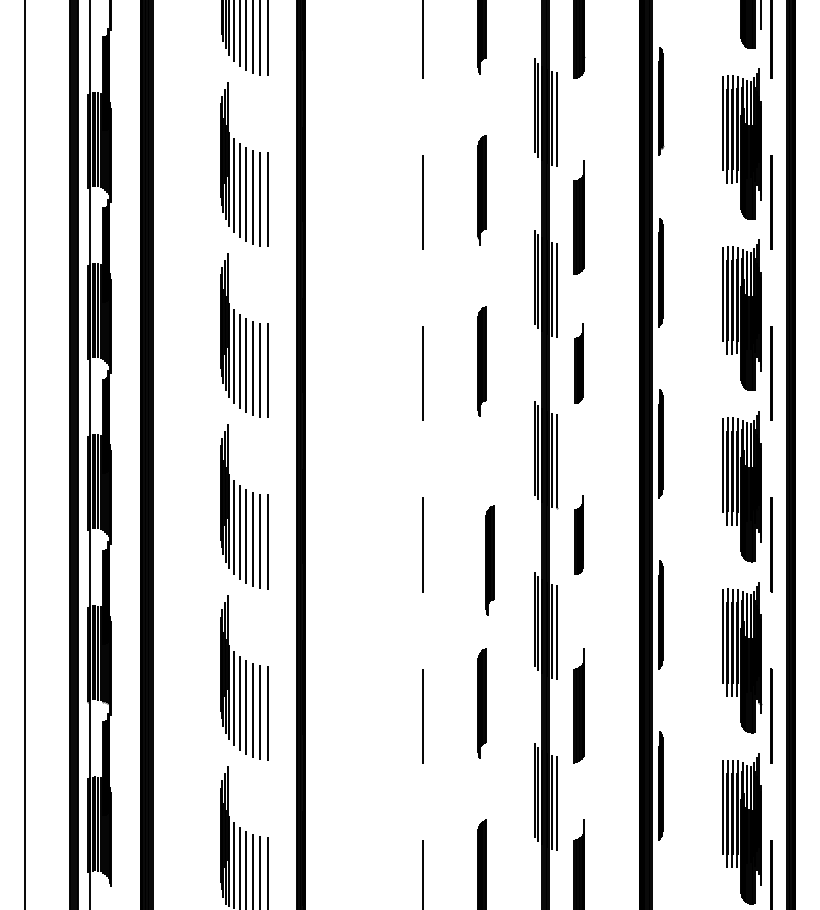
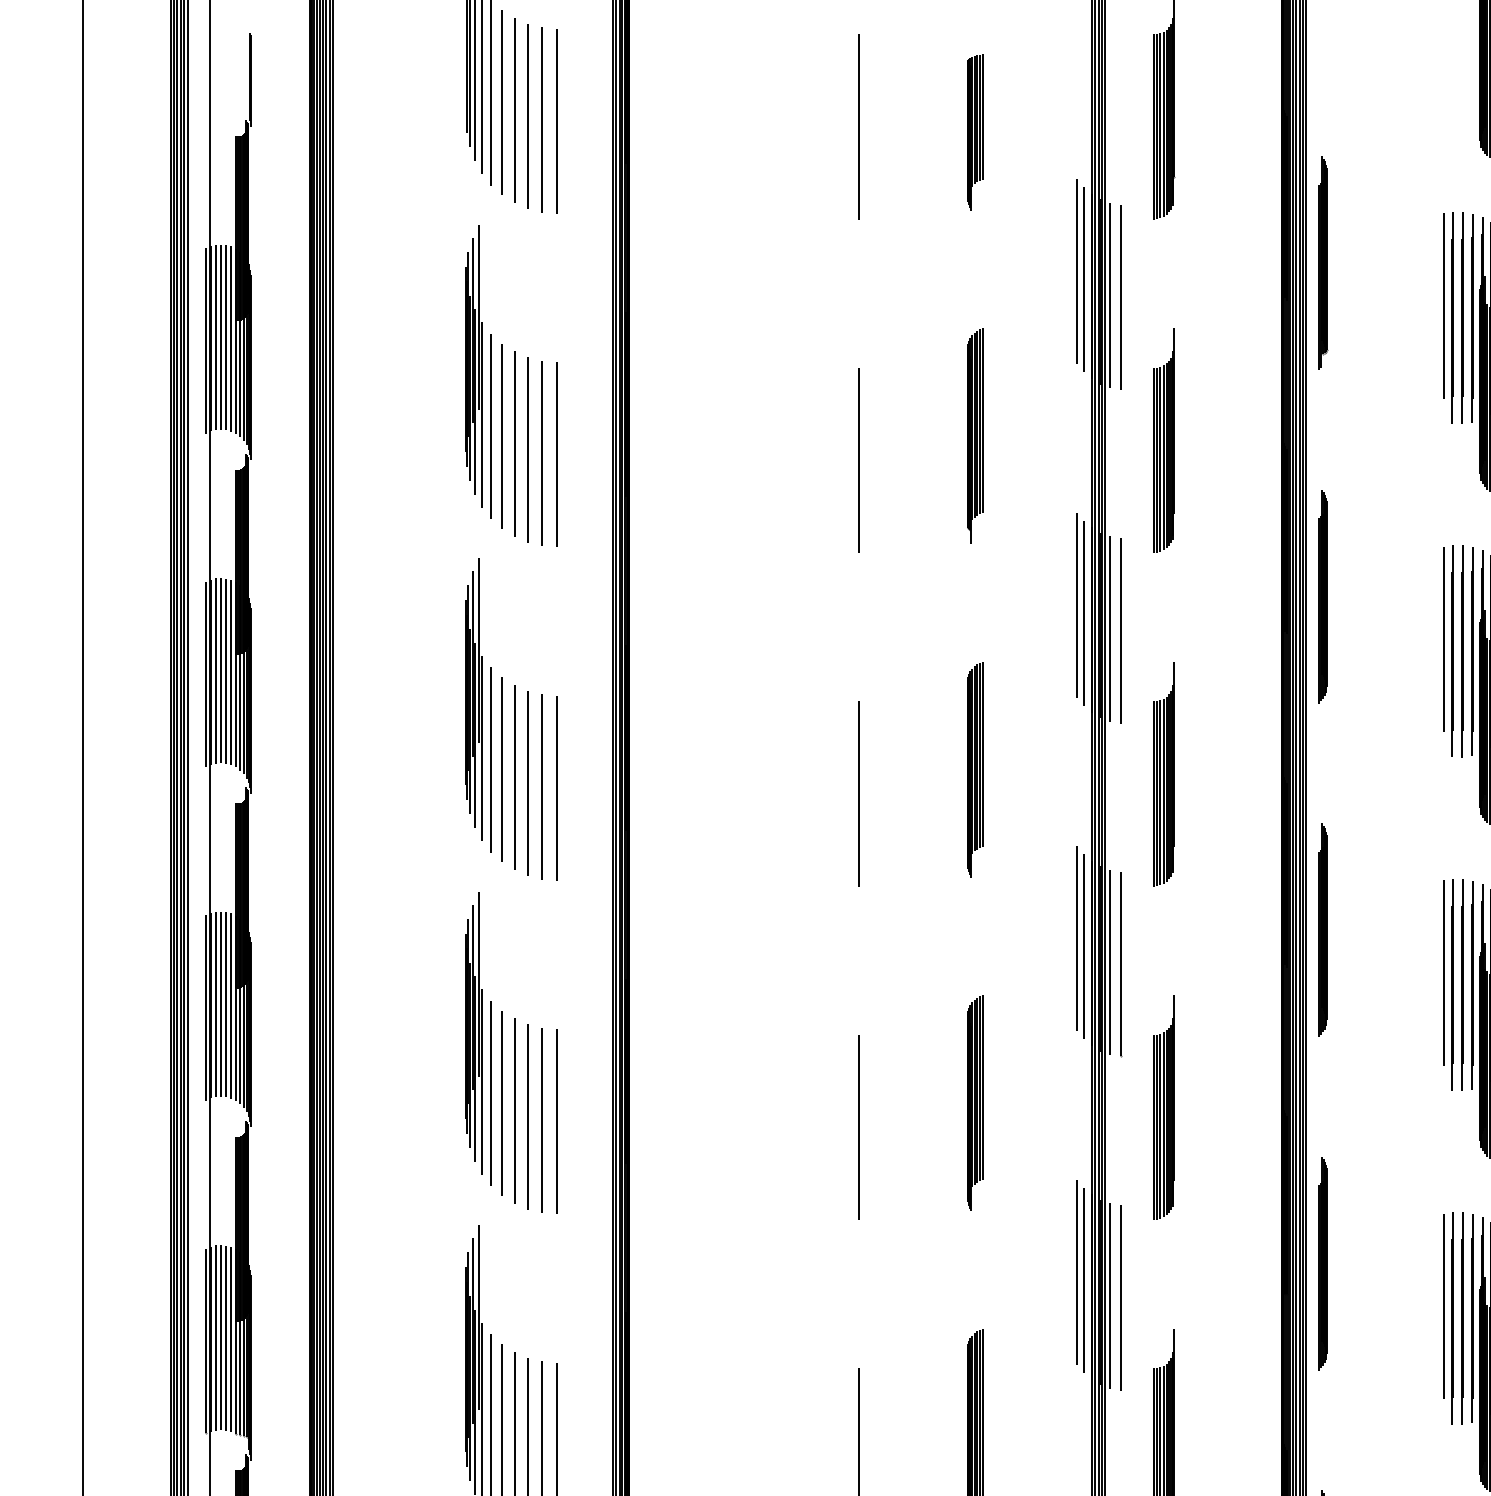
part: (578, 217) -> (1162, 440), moved
part: (578, 363) -> (1162, 773), size x1.43
part: (578, 534) -> (1162, 1107), size x1.43
part: (489, 560) -> (973, 1103), moved

